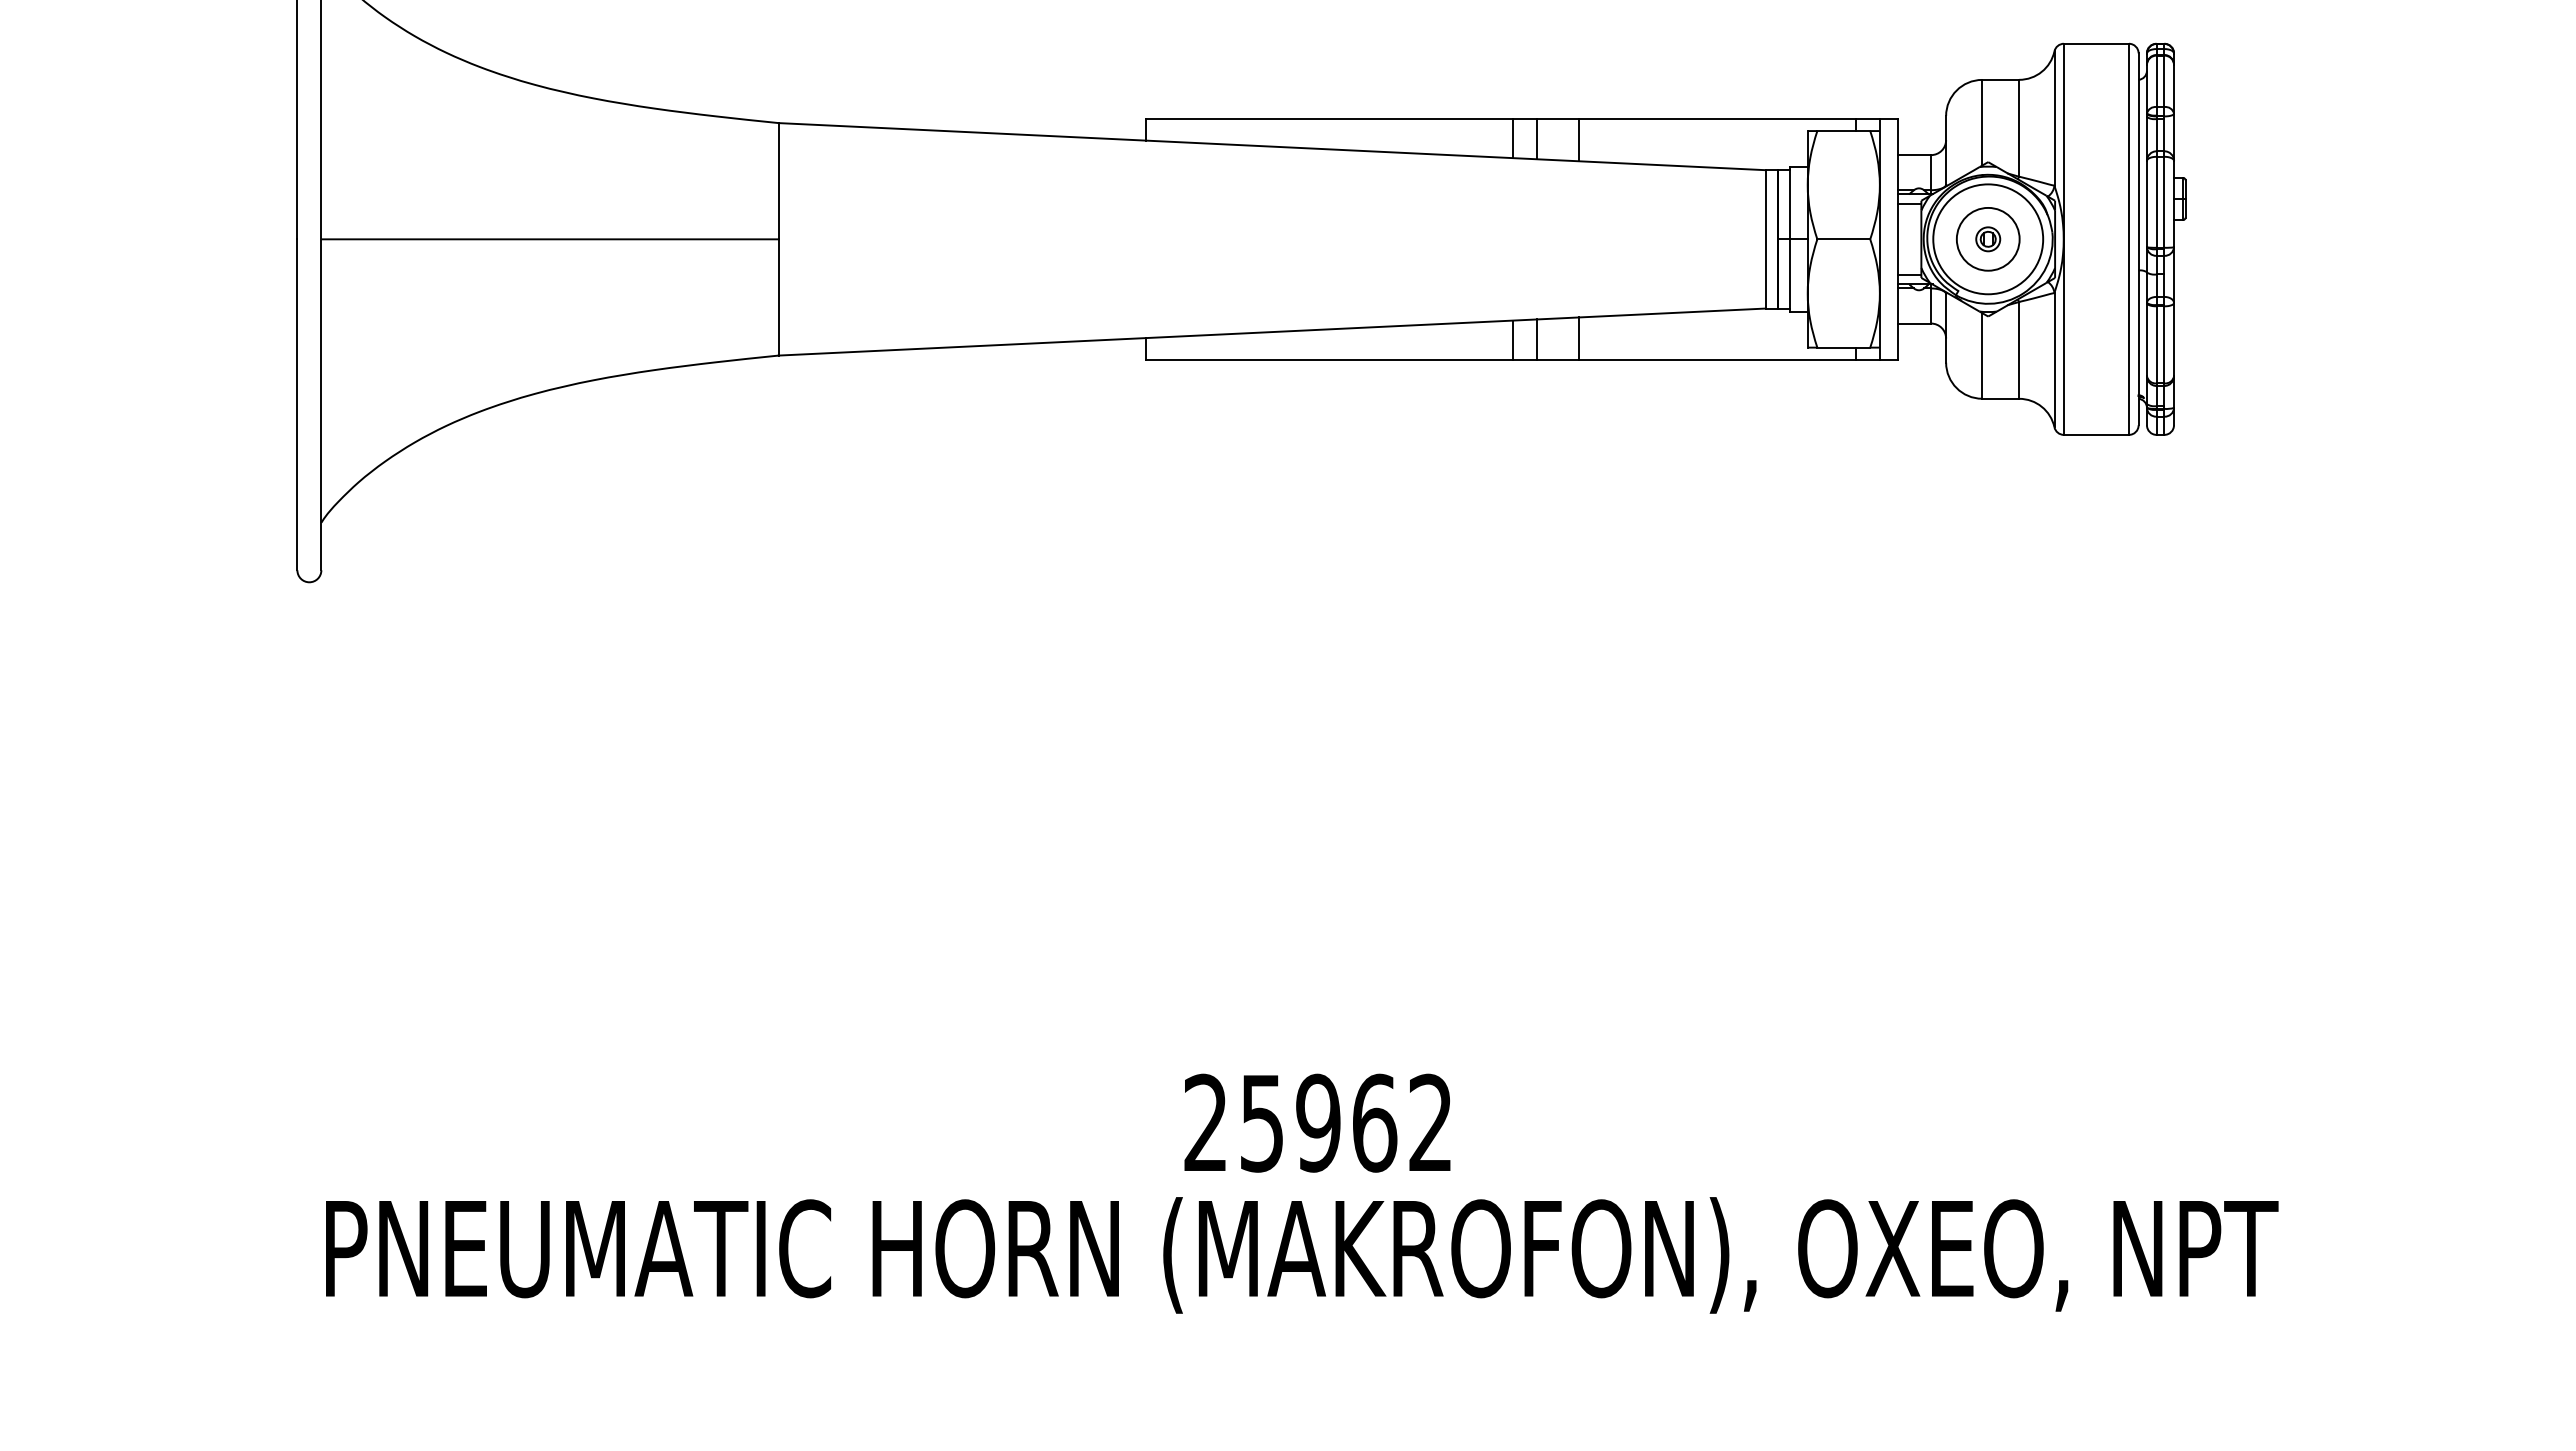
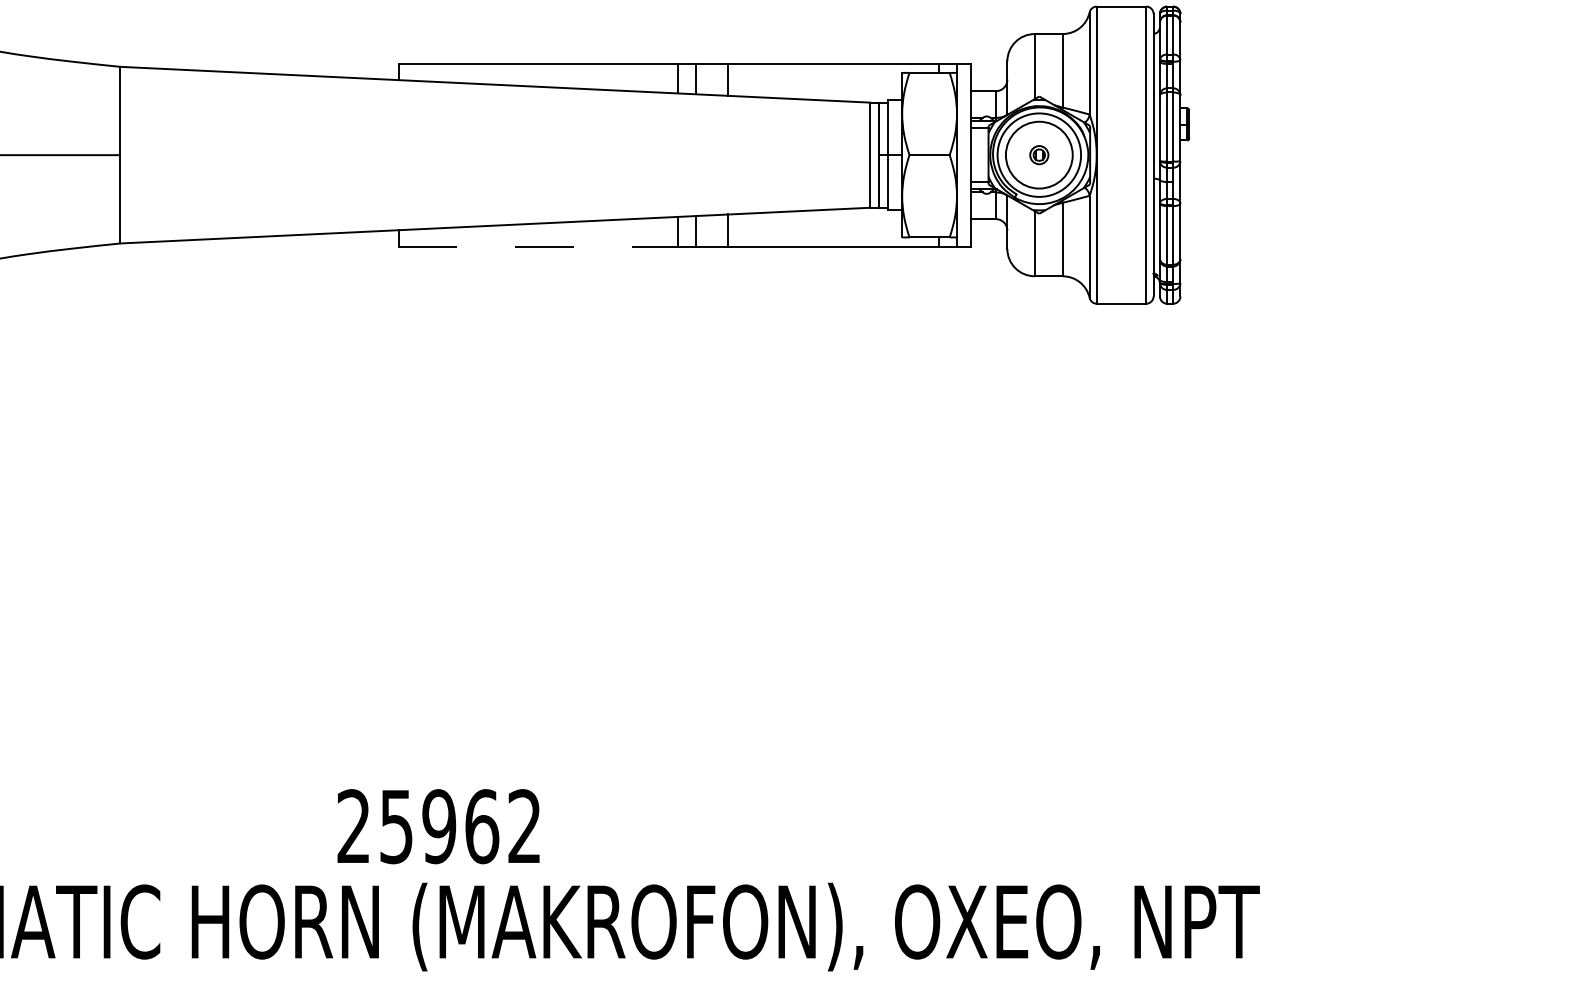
circle: (1987, 238) -> (1038, 154), size x1.4
line: (1329, 359) -> (538, 246), solid -> dashed
text: (1317, 1122) -> (438, 826), moved

